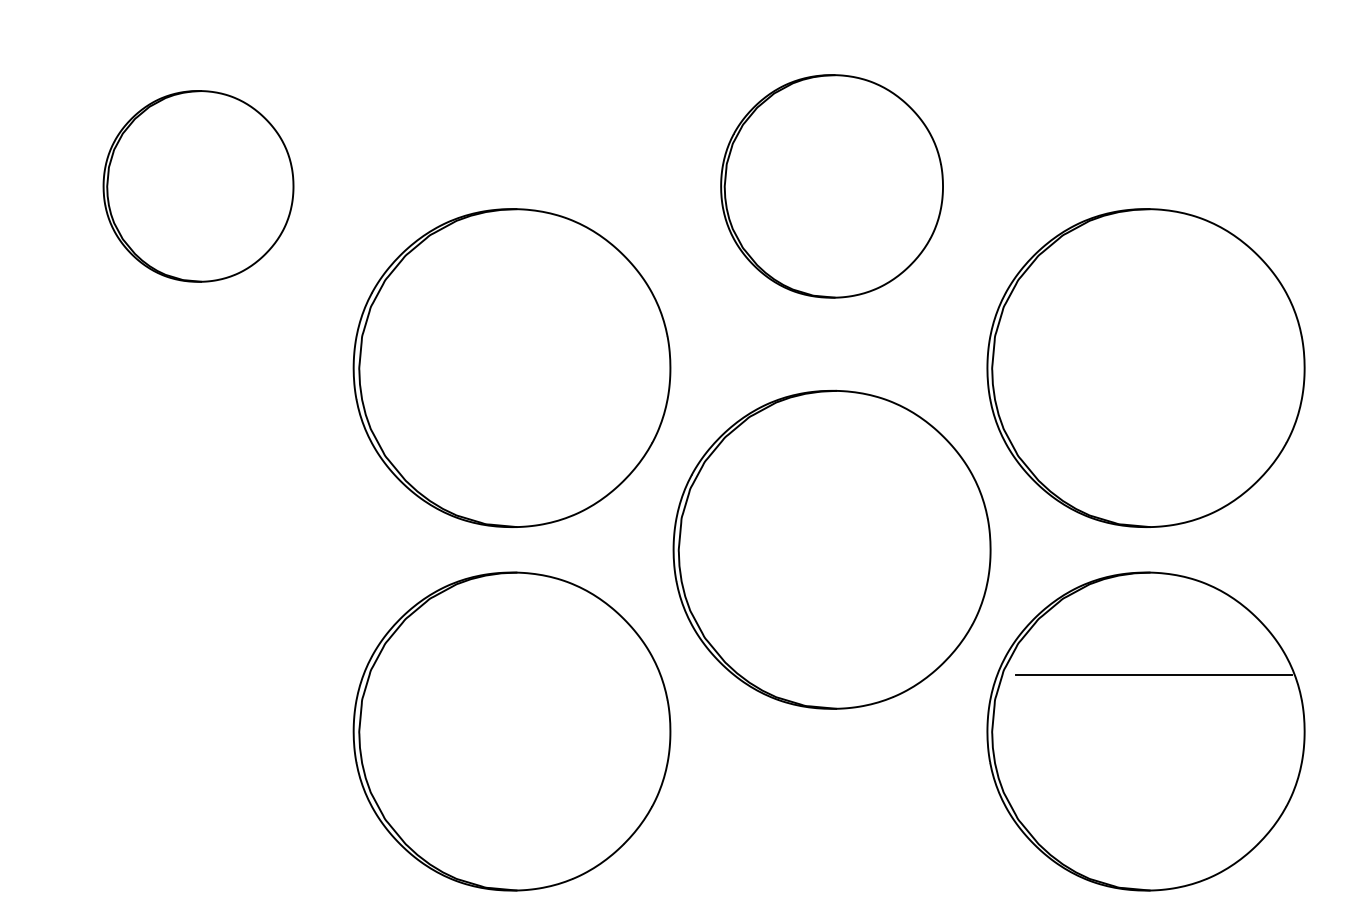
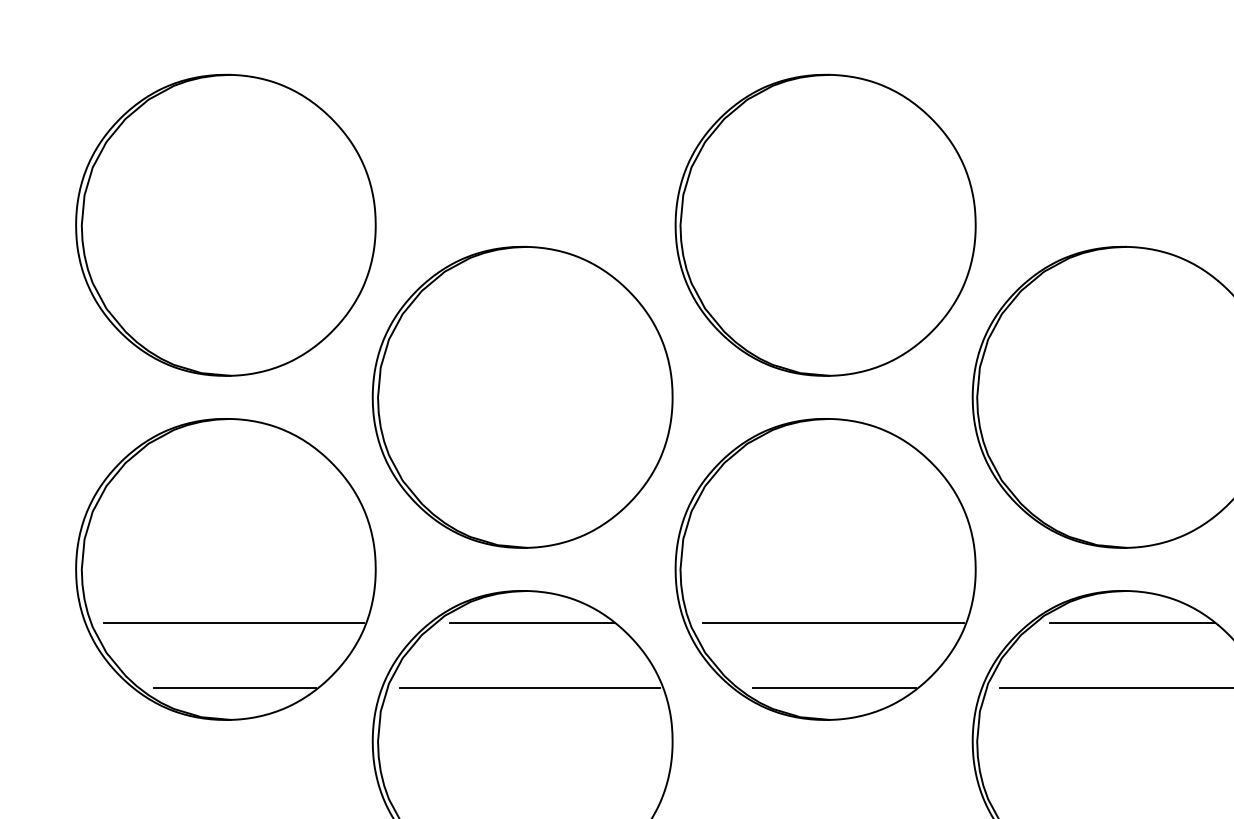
part: (198, 186) -> (225, 225), size x1.67
part: (831, 186) -> (825, 225), size x1.43
part: (198, 549) -> (225, 569), added
line: (522, 606) -> (532, 623), added
line: (840, 606) -> (833, 623), added
line: (1155, 606) -> (1131, 623), added
line: (519, 674) -> (529, 687), added
line: (841, 674) -> (834, 687), added

